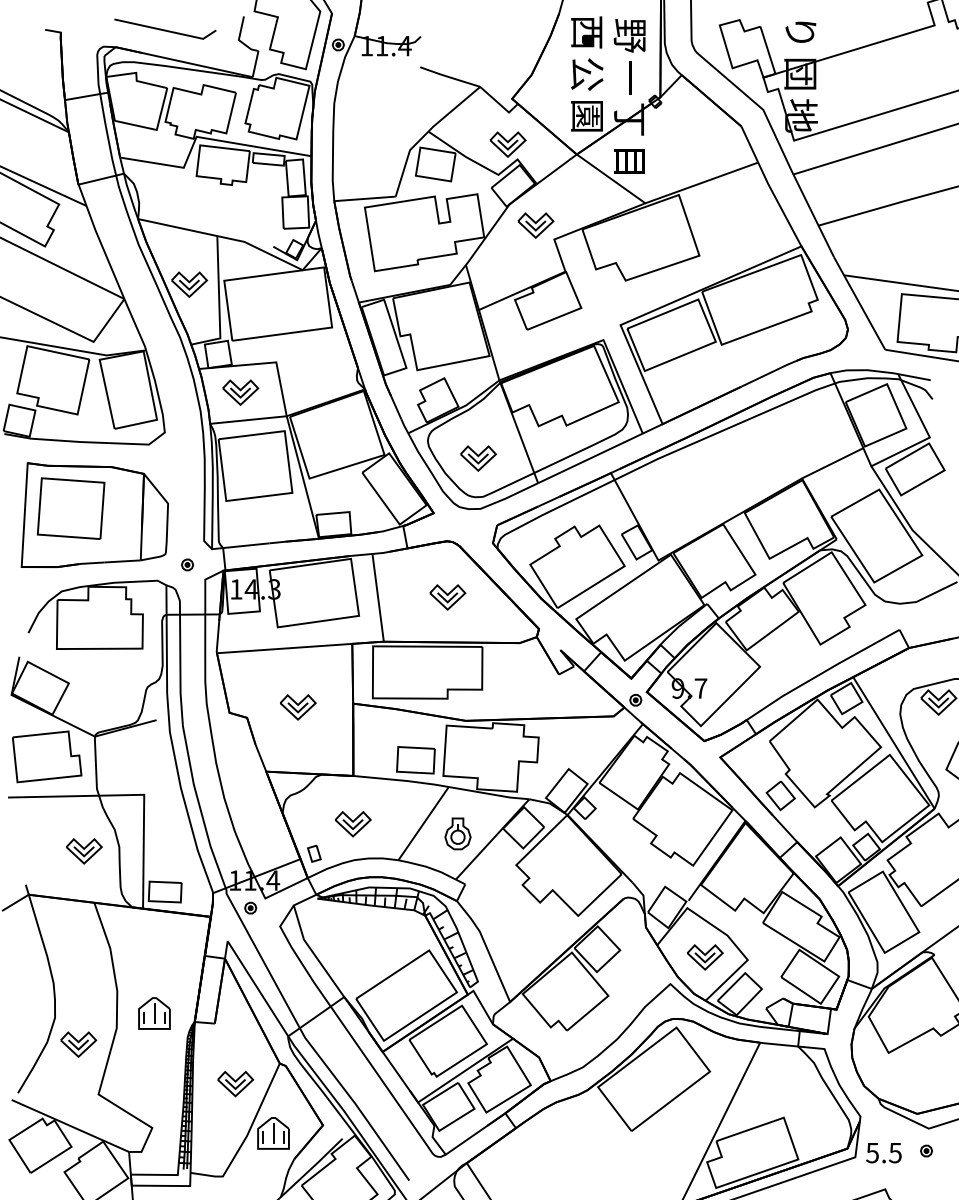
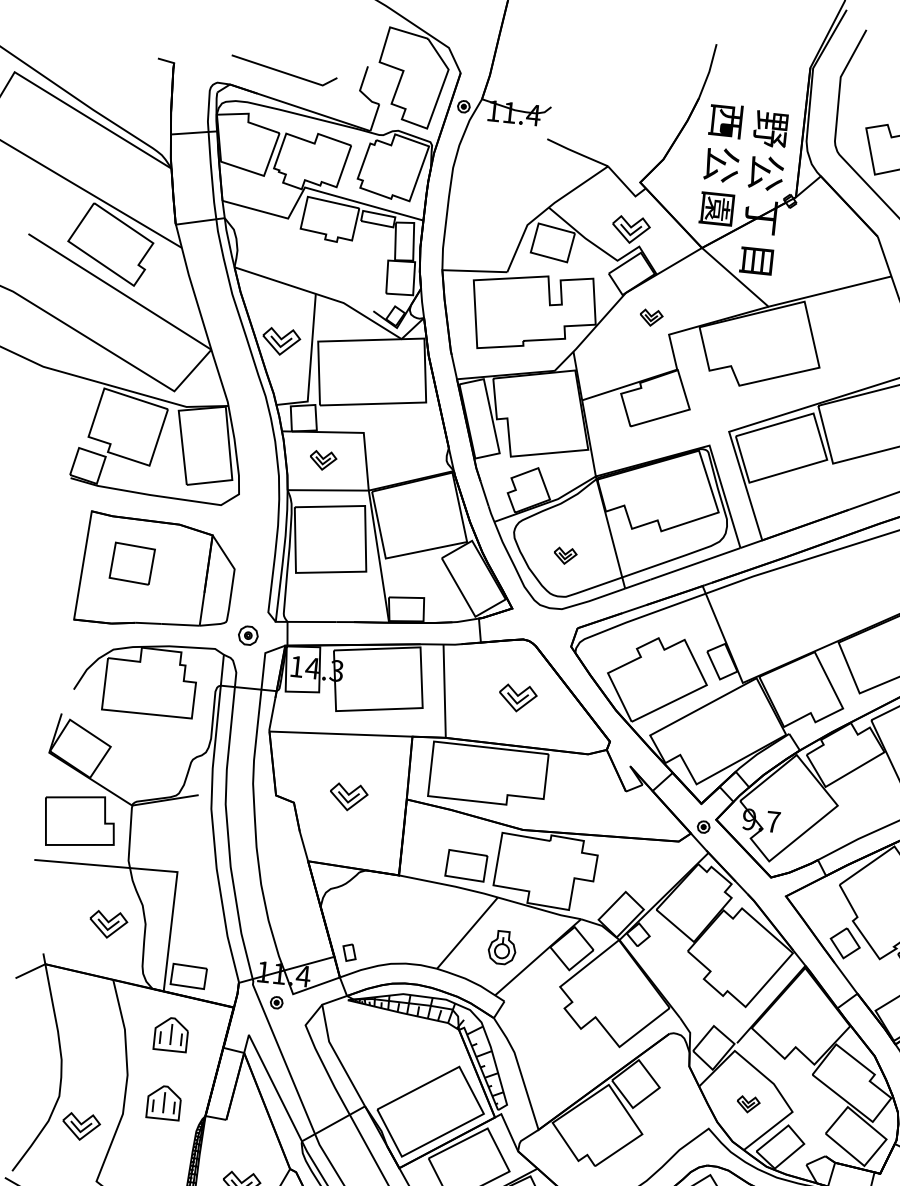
text: (629, 77) -> (765, 172), 一 -> 公
part: (535, 225) -> (650, 317), size x0.6
part: (240, 392) -> (322, 460), size x0.7
part: (478, 458) -> (565, 556), size x0.6
part: (70, 508) -> (131, 563), size x0.6
part: (187, 564) -> (248, 635), size x1.6
part: (353, 824) -> (393, 926), removed
part: (154, 948) -> (171, 1034), added
part: (705, 957) -> (748, 1104), size x0.6

